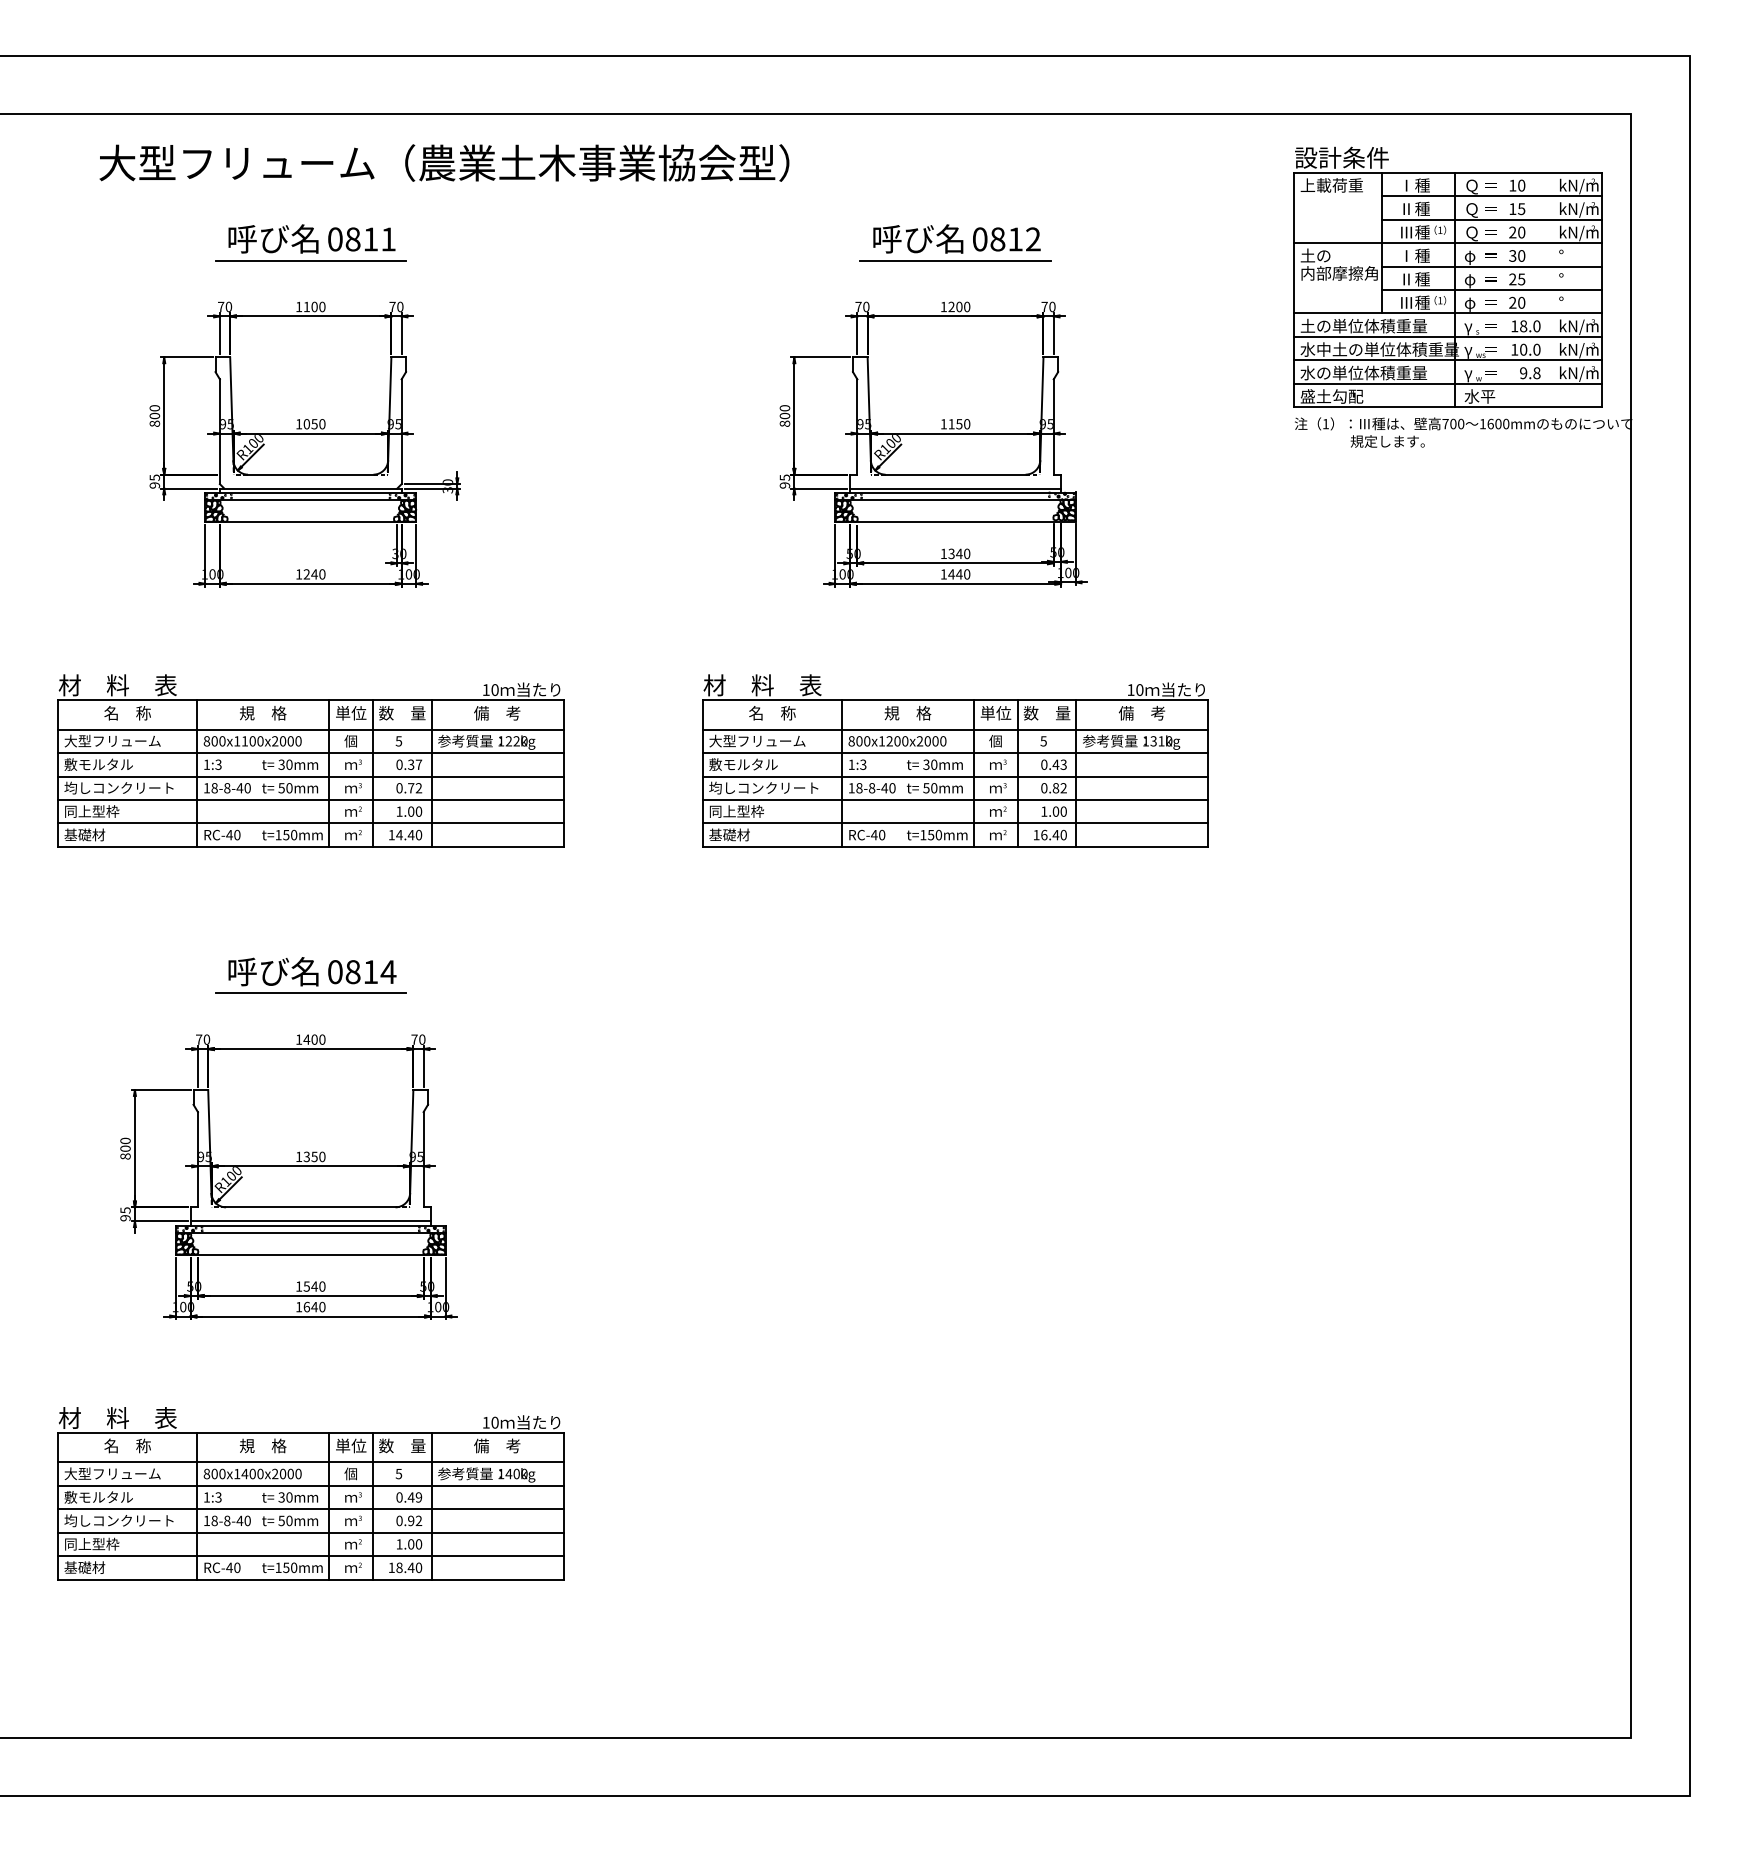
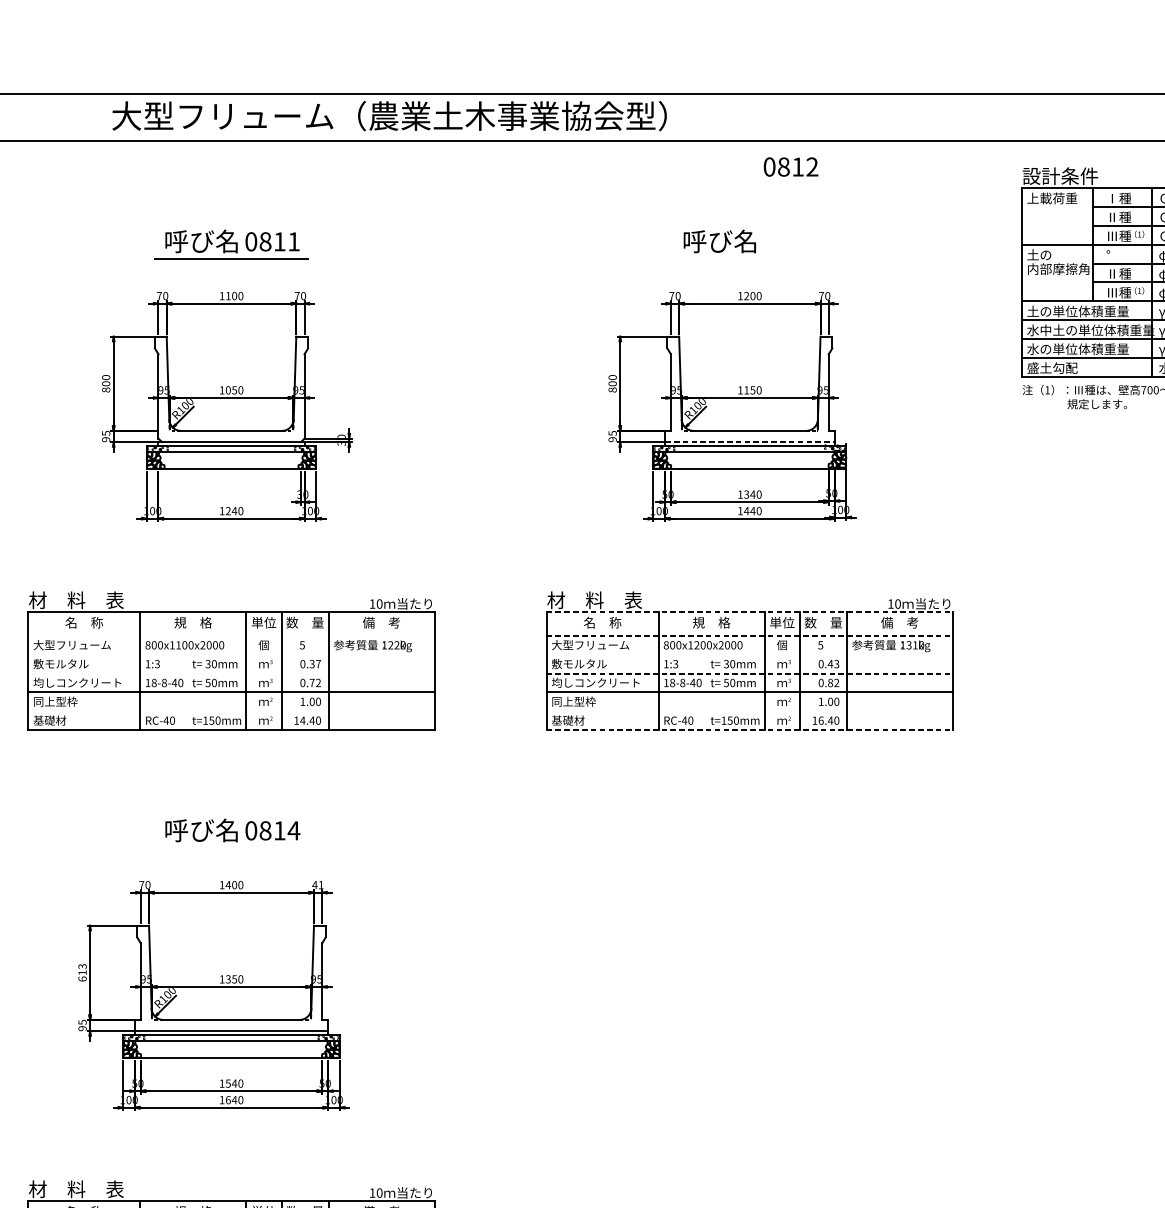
text: (444, 162) -> (389, 115), moved
text: (1006, 239) -> (790, 167), moved
text: (1414, 255) -> (1118, 254), Ⅰ種 -> °
line: (955, 260) -> (749, 258), removed
line: (955, 488) -> (749, 442), solid -> dashed
line: (955, 700) -> (749, 612), solid -> dashed
line: (310, 729) -> (231, 635), removed
line: (955, 729) -> (749, 635), solid -> dashed
line: (310, 753) -> (231, 655), removed
line: (955, 753) -> (749, 655), removed
line: (310, 776) -> (231, 673), removed
line: (955, 776) -> (749, 673), solid -> dashed
line: (310, 823) -> (231, 711), removed
line: (955, 823) -> (749, 711), removed
line: (955, 846) -> (749, 729), solid -> dashed
line: (310, 993) -> (231, 848), removed
text: (418, 1039) -> (318, 884), 70 -> 41
text: (125, 1148) -> (82, 972), 800 -> 613

